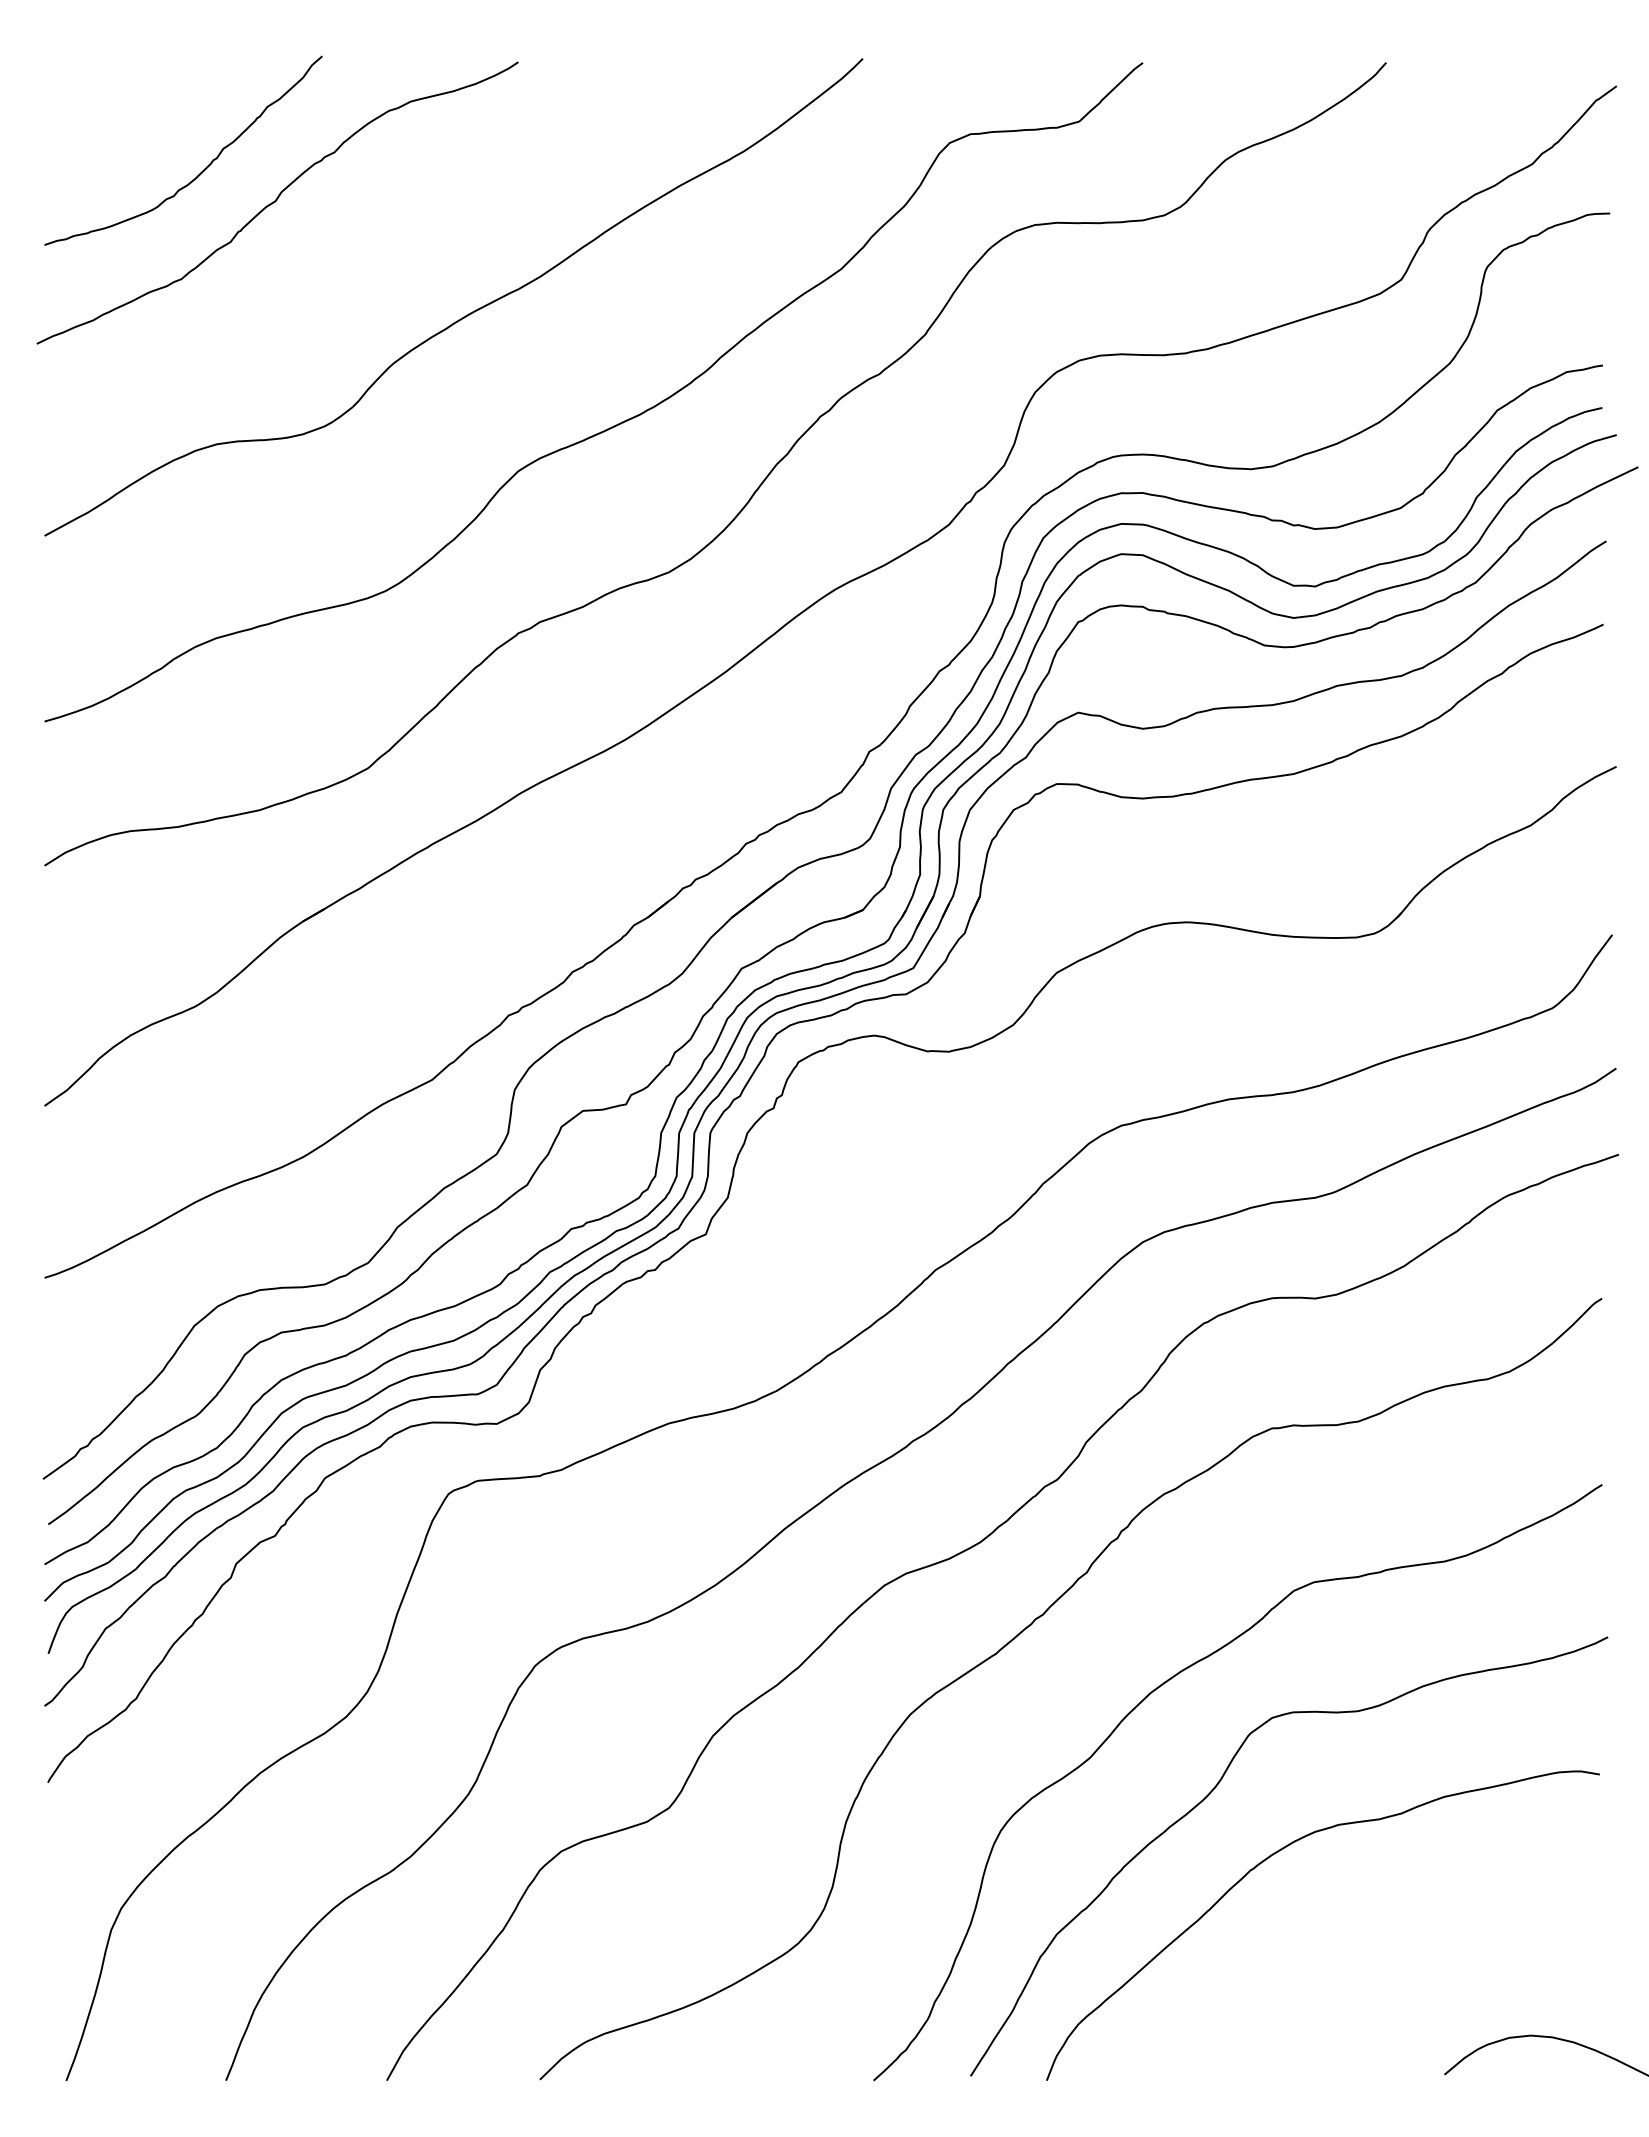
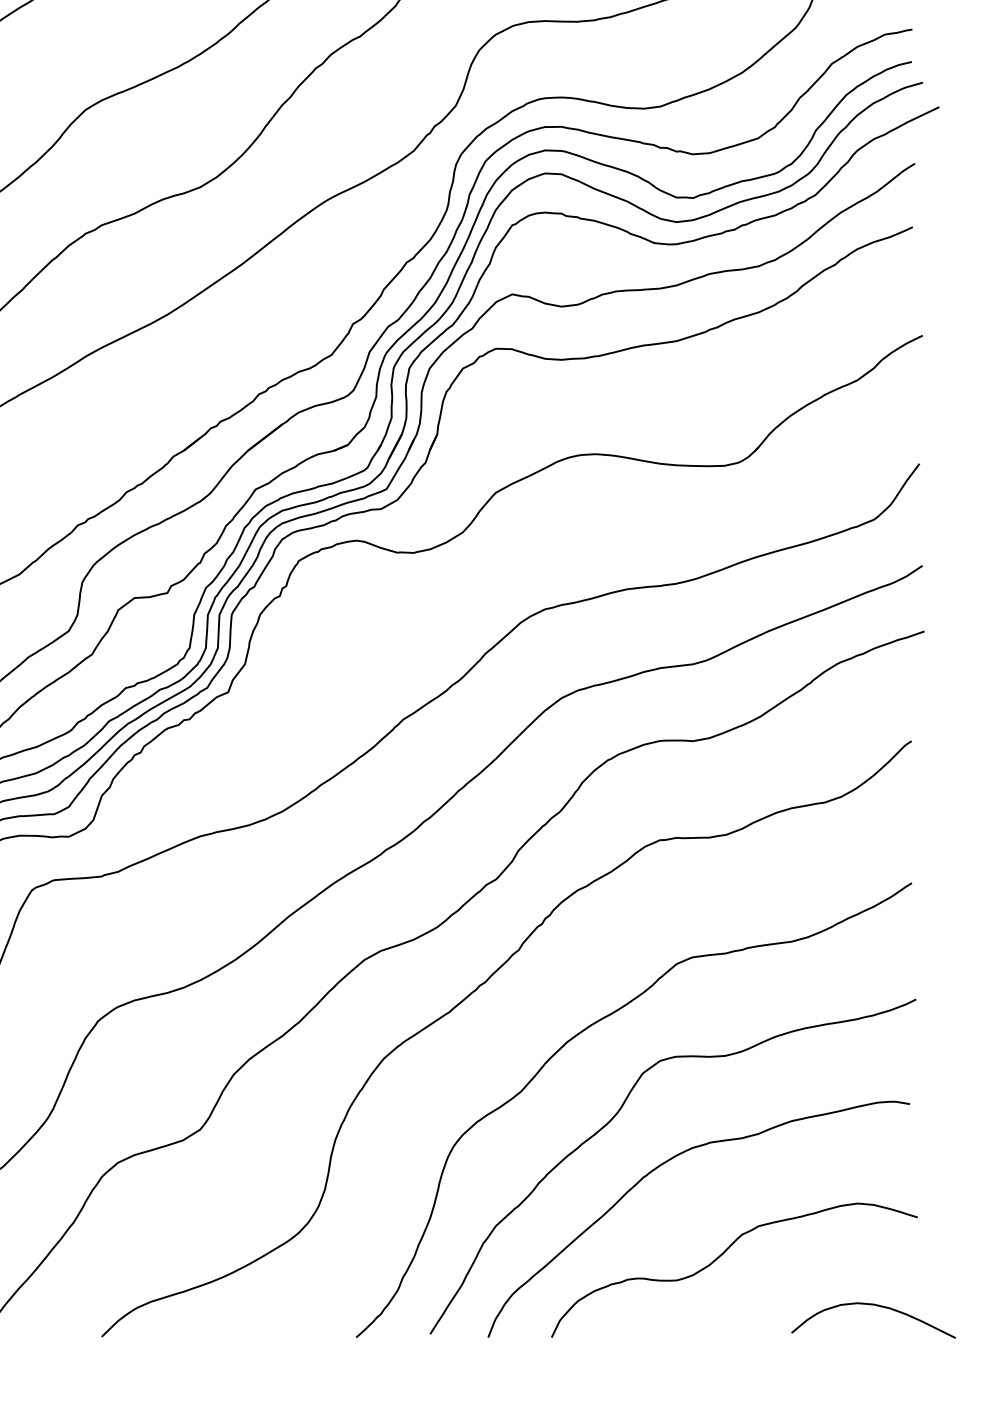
curve: (1351, 1974) -> (720, 1256), added

